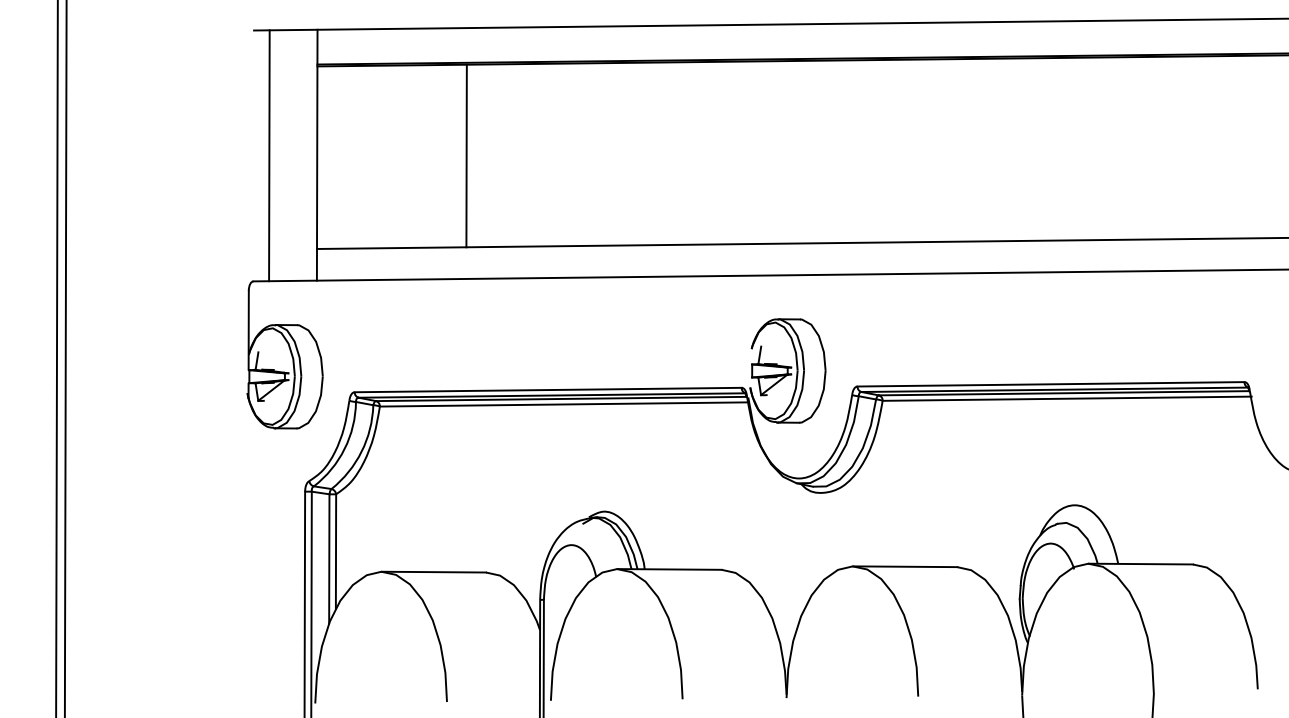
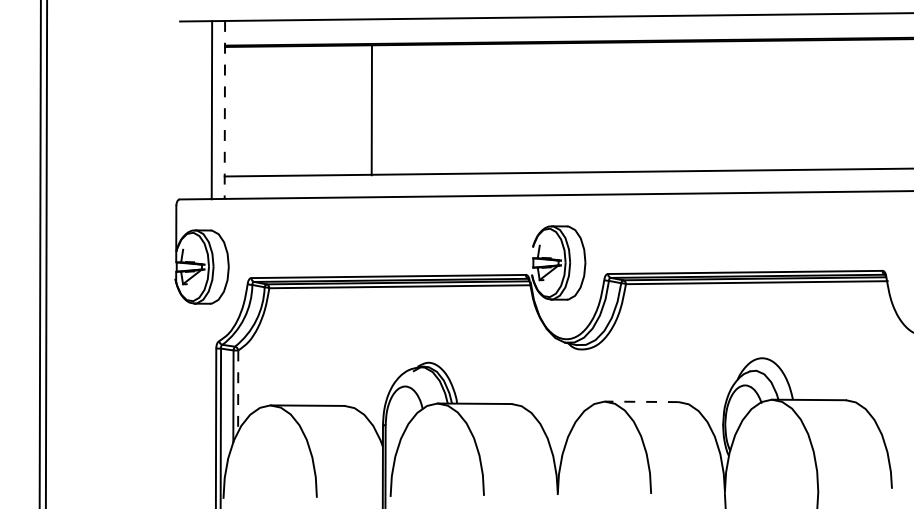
line: (316, 154) -> (224, 109), solid -> dashed
line: (268, 155) -> (211, 110), moved
line: (466, 155) -> (371, 110), moved
line: (336, 552) -> (238, 391), solid -> dashed
line: (904, 566) -> (641, 401), solid -> dashed

